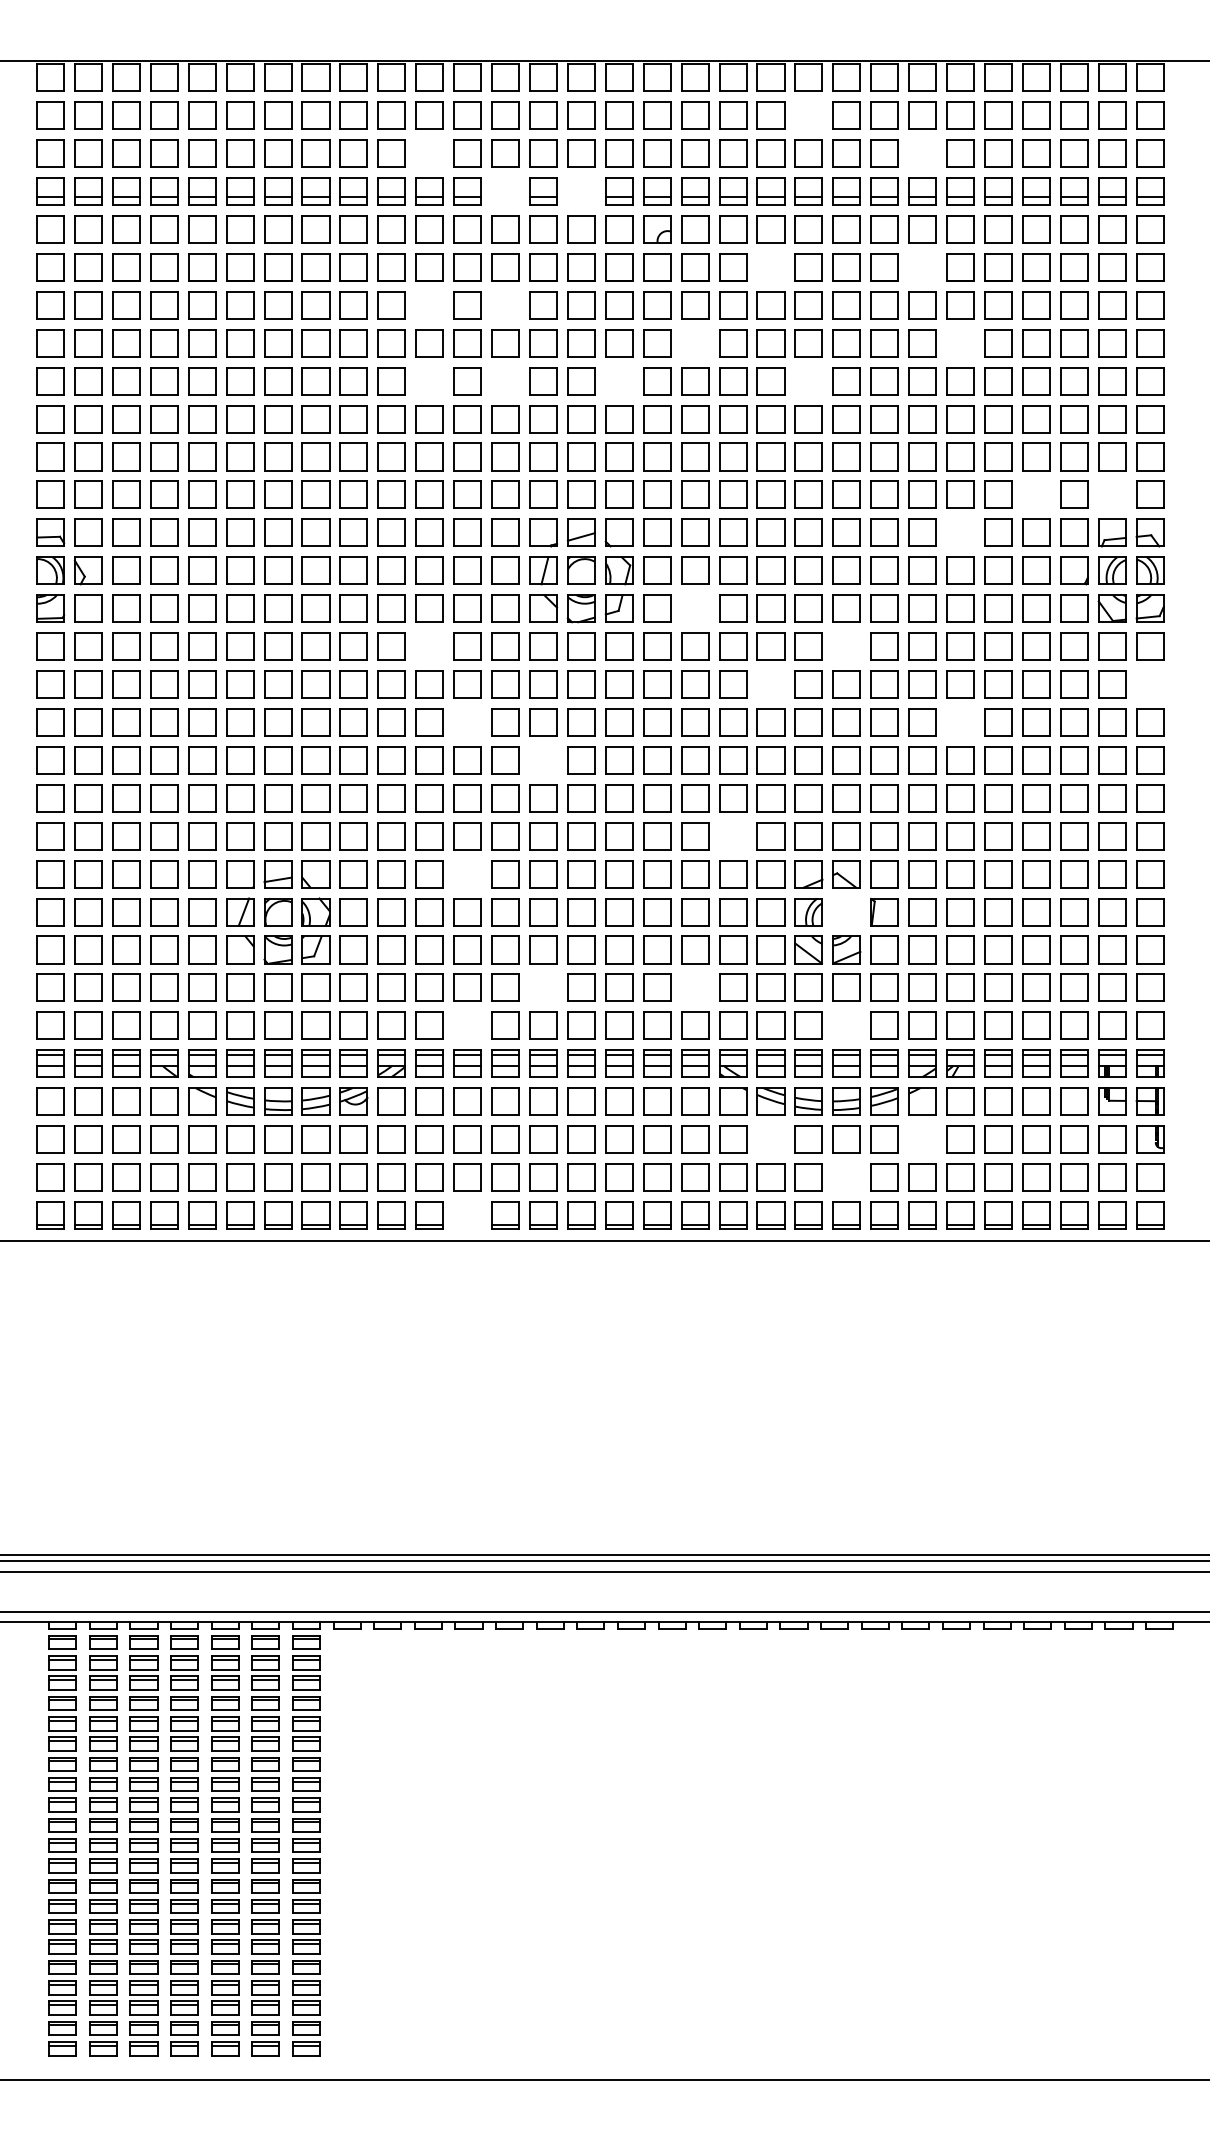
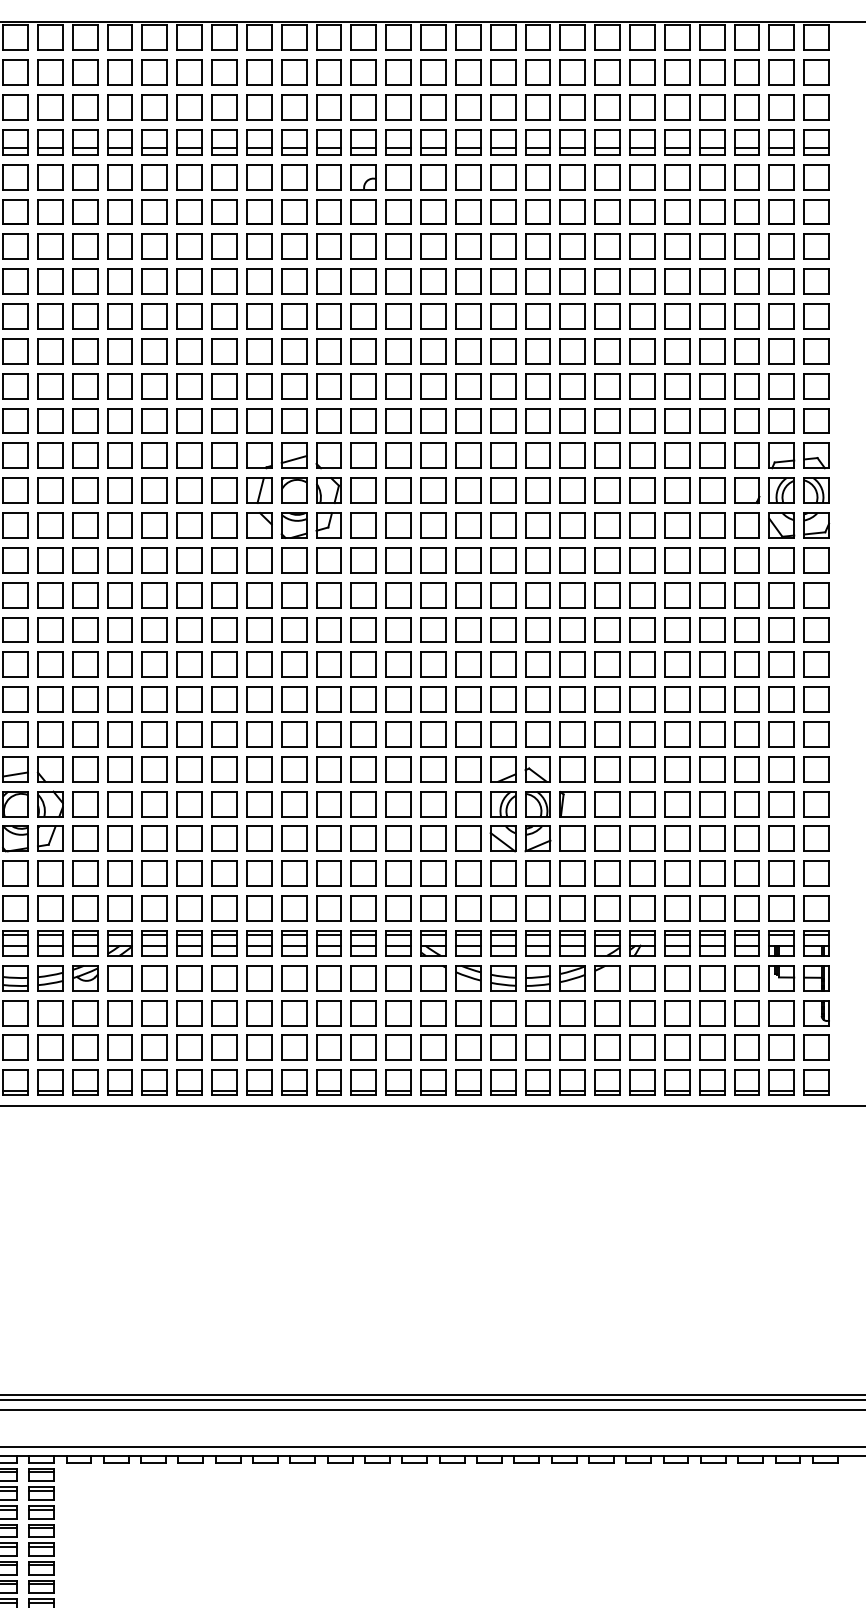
part: (808, 115) -> (502, 72), added
part: (429, 153) -> (154, 107), added
part: (922, 153) -> (607, 107), added
part: (505, 191) -> (224, 142), added
part: (581, 191) -> (294, 142), added
part: (770, 267) -> (467, 212), added
part: (922, 267) -> (607, 212), added
part: (429, 305) -> (154, 246), added
part: (505, 305) -> (224, 246), added
part: (695, 343) -> (398, 281), added
part: (960, 343) -> (642, 281), added
part: (429, 381) -> (154, 316), added
part: (505, 381) -> (224, 316), added
part: (619, 381) -> (329, 316), added
part: (808, 381) -> (502, 316), added
part: (1036, 494) -> (712, 420), added
part: (1112, 494) -> (781, 420), added
part: (960, 532) -> (642, 455), added
part: (695, 608) -> (398, 525), added
part: (429, 646) -> (154, 560), added
part: (846, 646) -> (537, 560), added
part: (770, 684) -> (467, 595), added
part: (1150, 684) -> (816, 595), added
part: (467, 722) -> (189, 629), added
part: (960, 722) -> (642, 629), added
part: (543, 760) -> (259, 664), added
part: (733, 836) -> (433, 734), added
part: (467, 874) -> (189, 769), added
part: (846, 912) -> (537, 804), added
part: (543, 987) -> (259, 873), added
part: (695, 987) -> (398, 873), added
part: (467, 1025) -> (189, 908), added
part: (846, 1025) -> (537, 908), added
part: (770, 1139) -> (467, 1012), added
part: (922, 1139) -> (607, 1012), added
part: (846, 1177) -> (537, 1047), added
part: (467, 1215) -> (189, 1082), added

